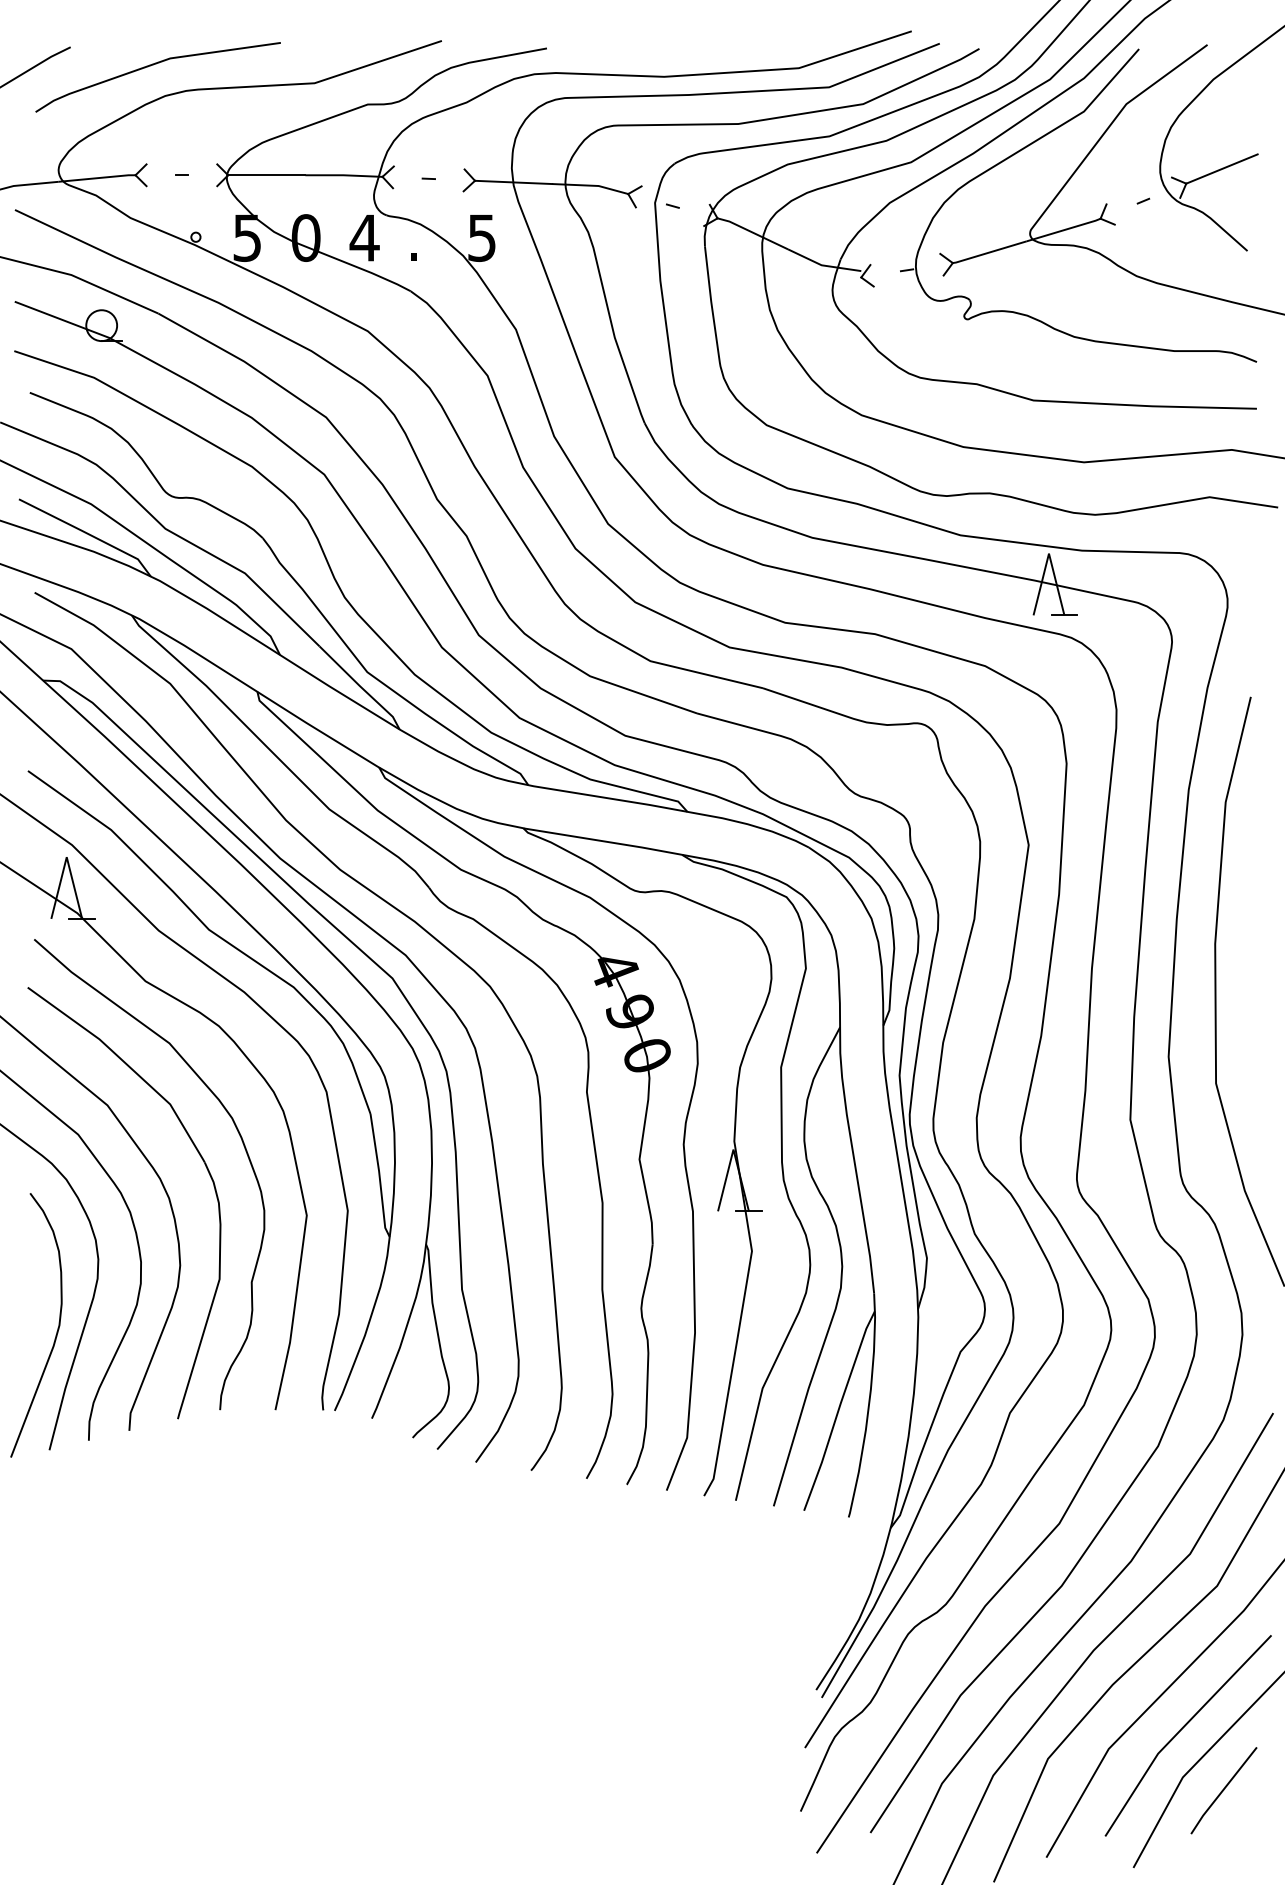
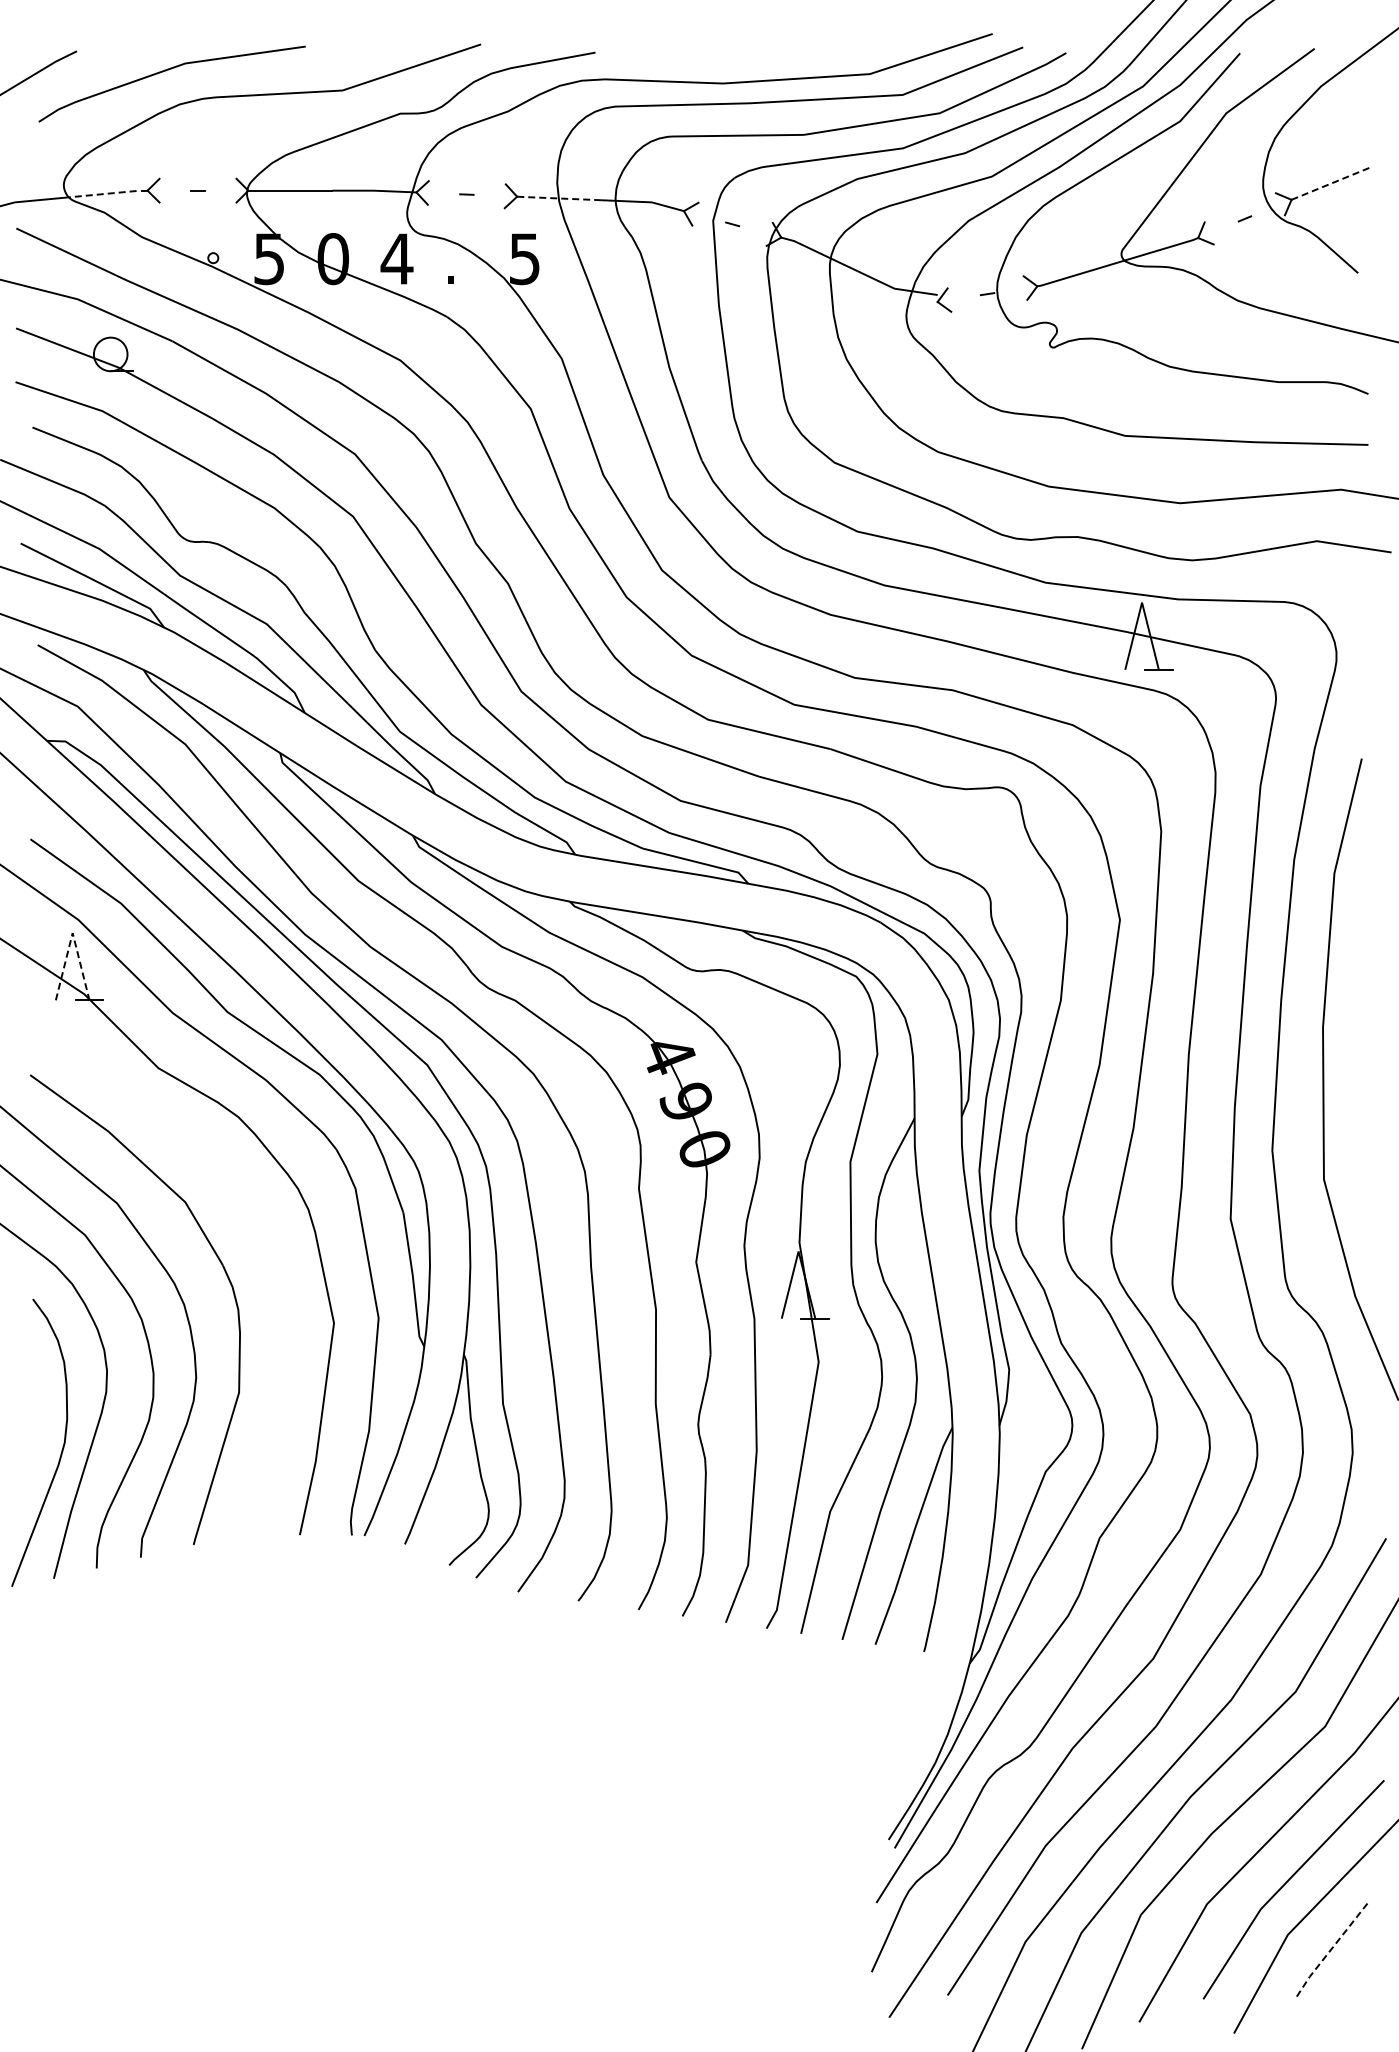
line: (1222, 168) -> (1330, 183), solid -> dashed
line: (97, 177) -> (106, 193), solid -> dashed
line: (512, 182) -> (558, 198), solid -> dashed
line: (66, 857) -> (72, 933), solid -> dashed
curve: (239, 1135) -> (260, 1236), removed
line: (1222, 1790) -> (1331, 1949), solid -> dashed

